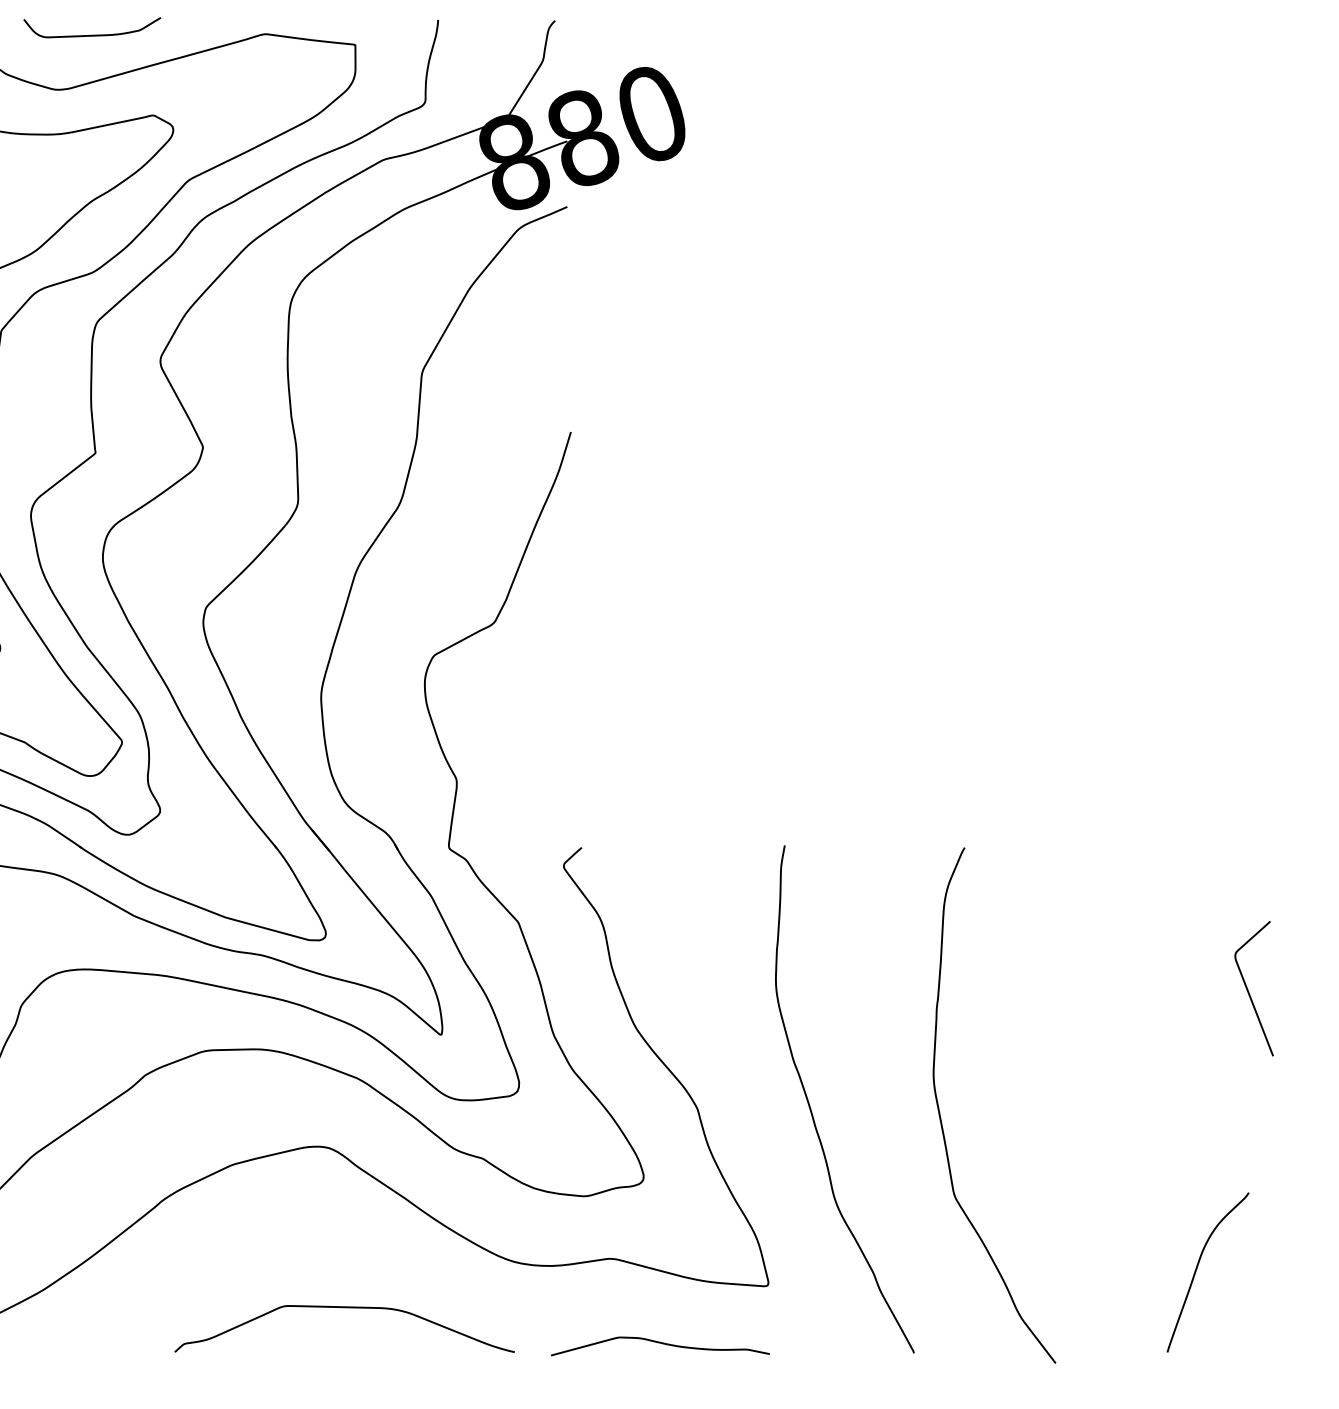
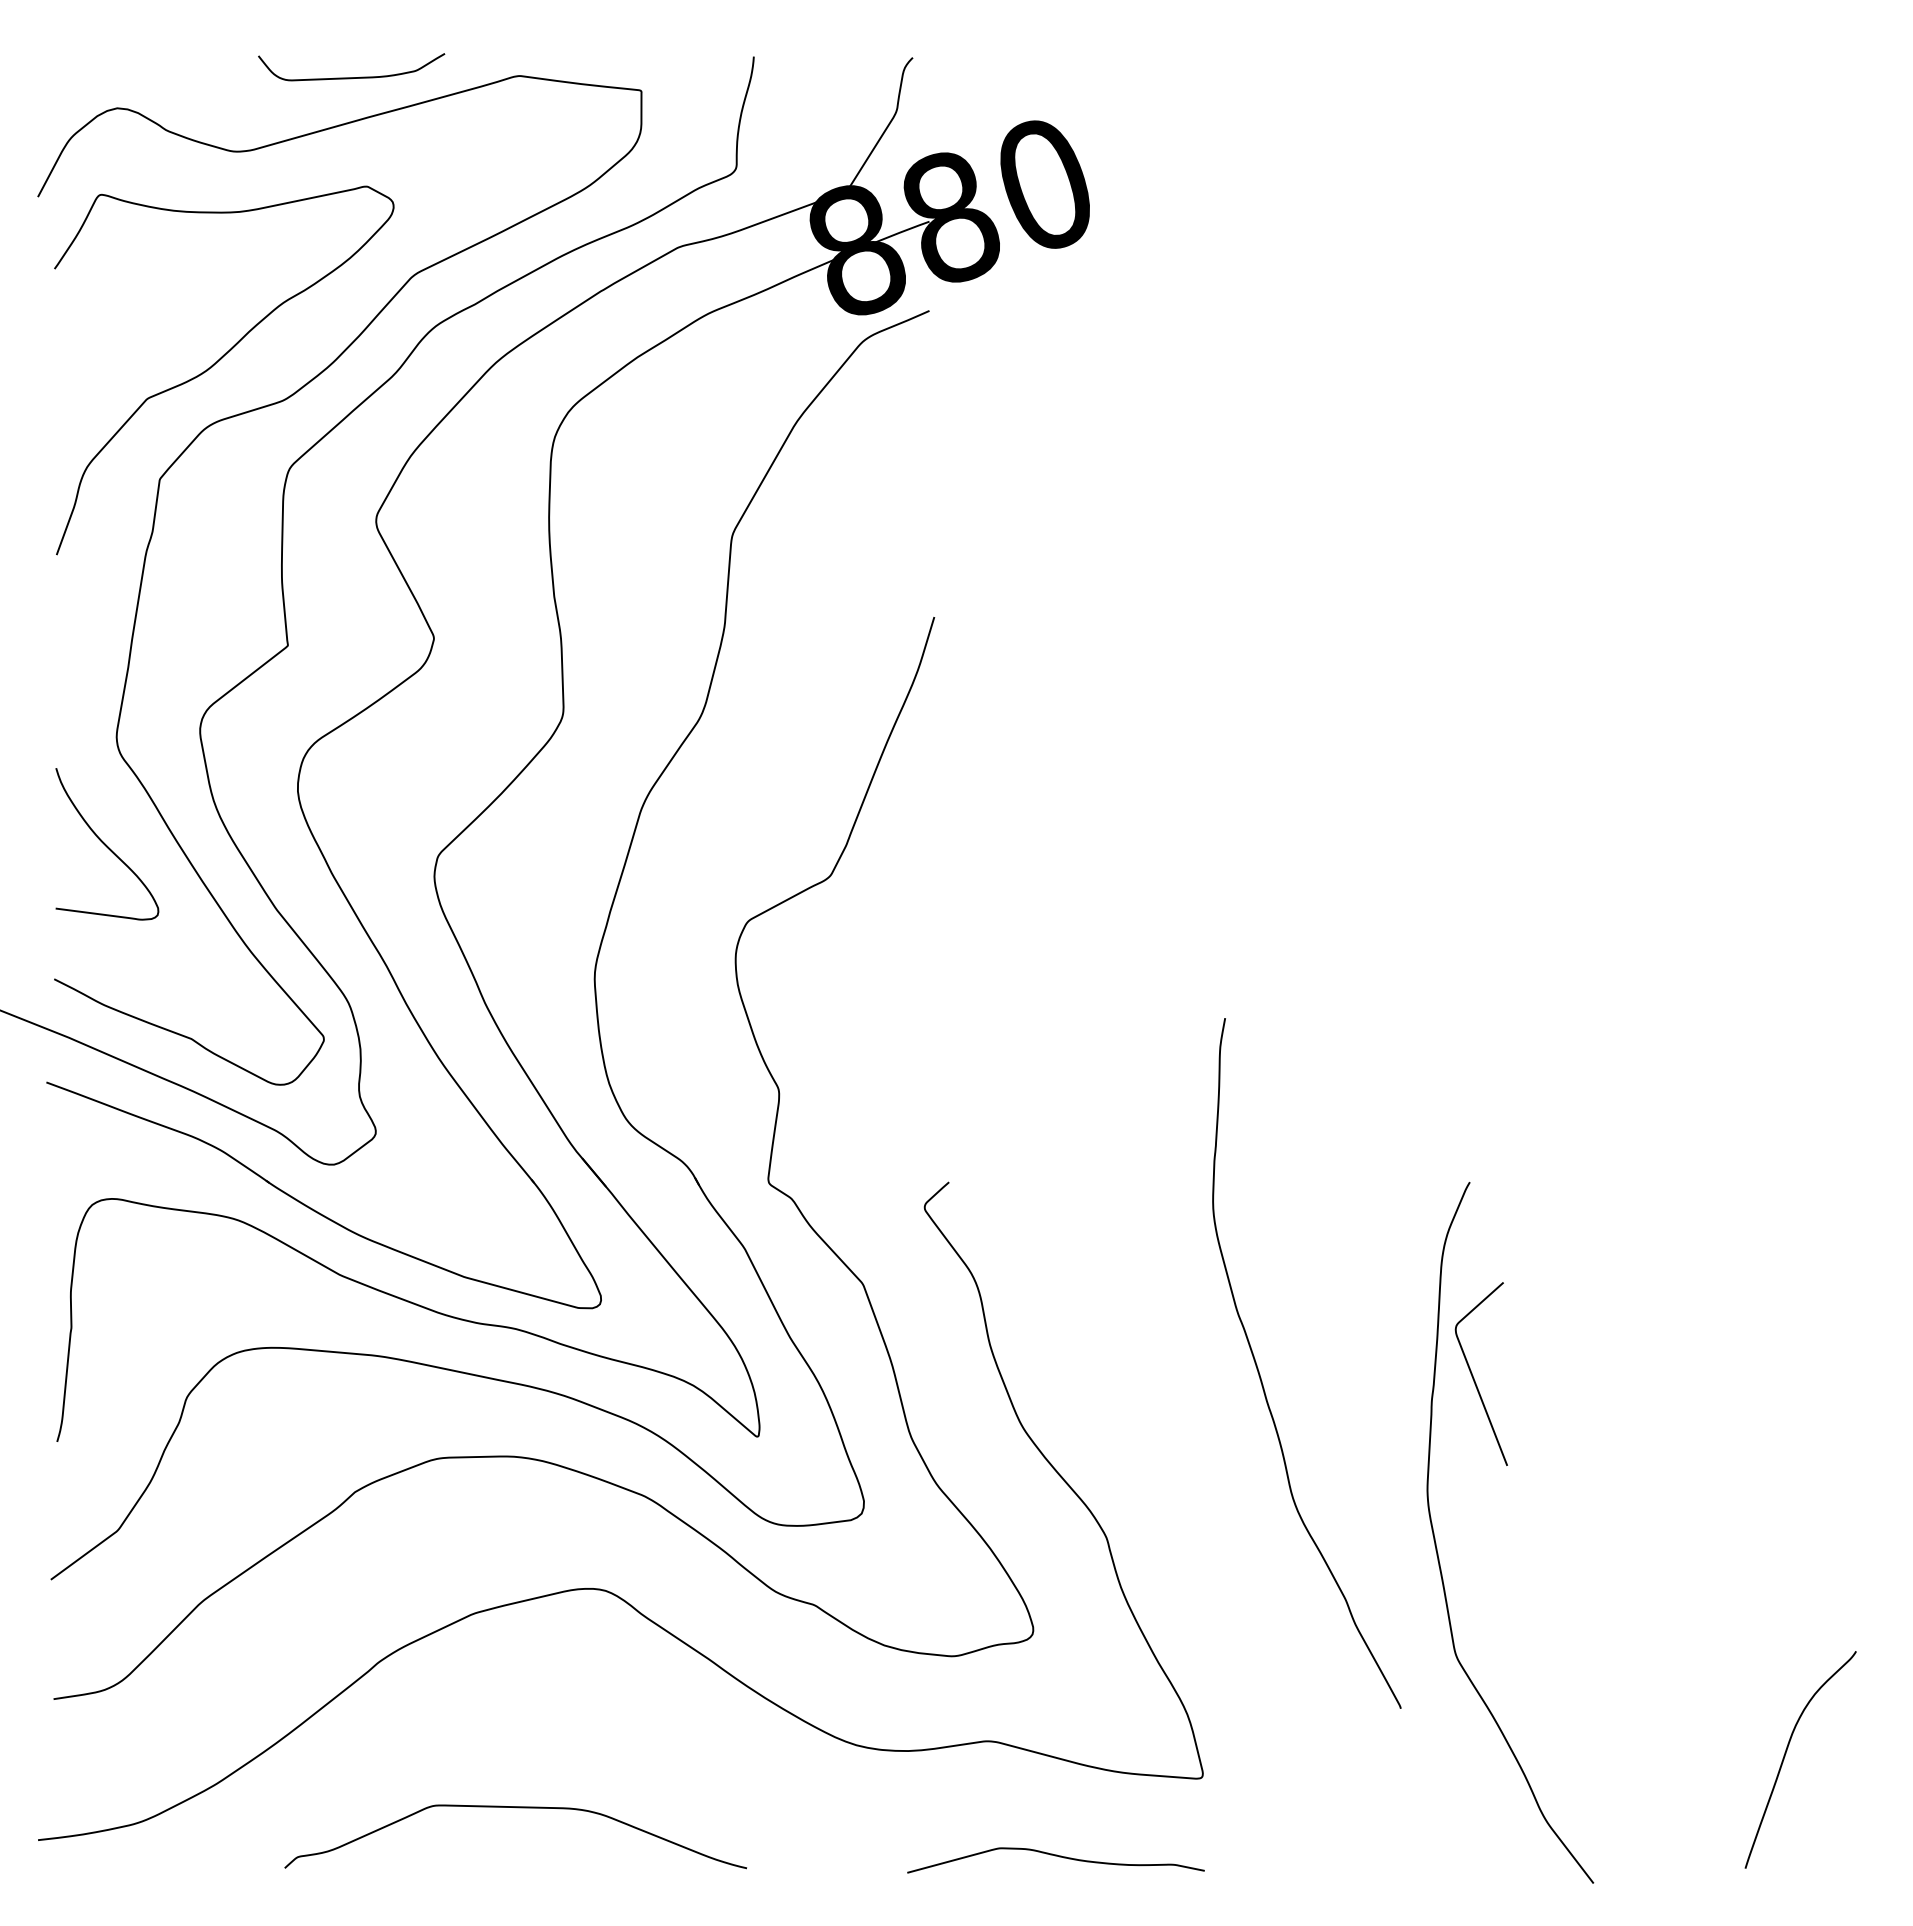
curve: (92, 35) -> (351, 77), moved
curve: (1248, 989) -> (1473, 1375), moved
curve: (811, 1109) -> (1261, 1377), moved
curve: (345, 1308) -> (516, 1808), moved

